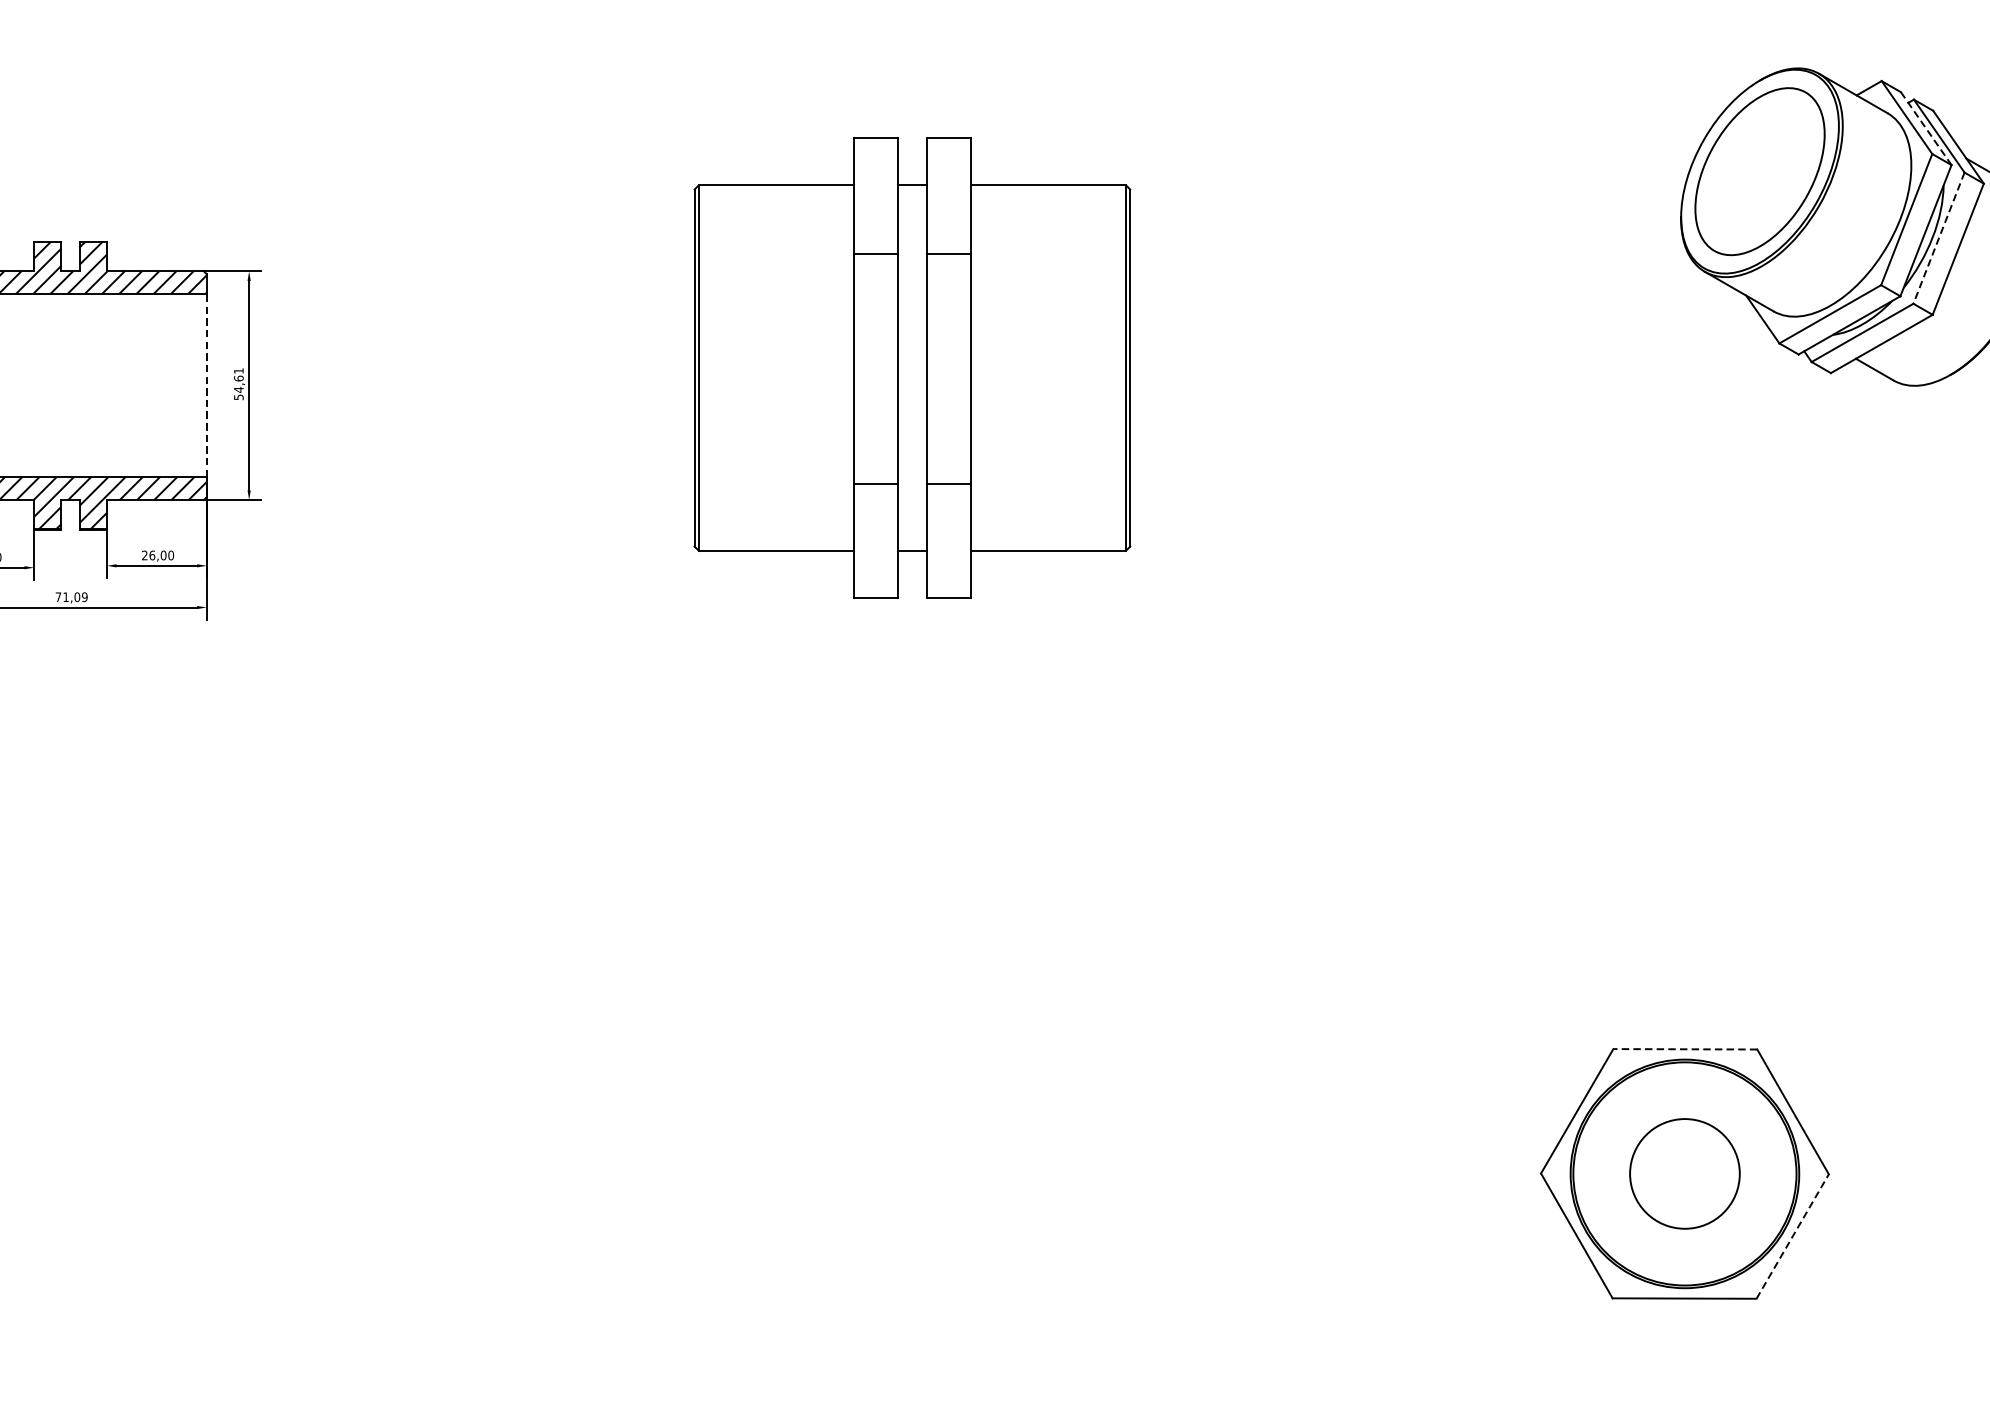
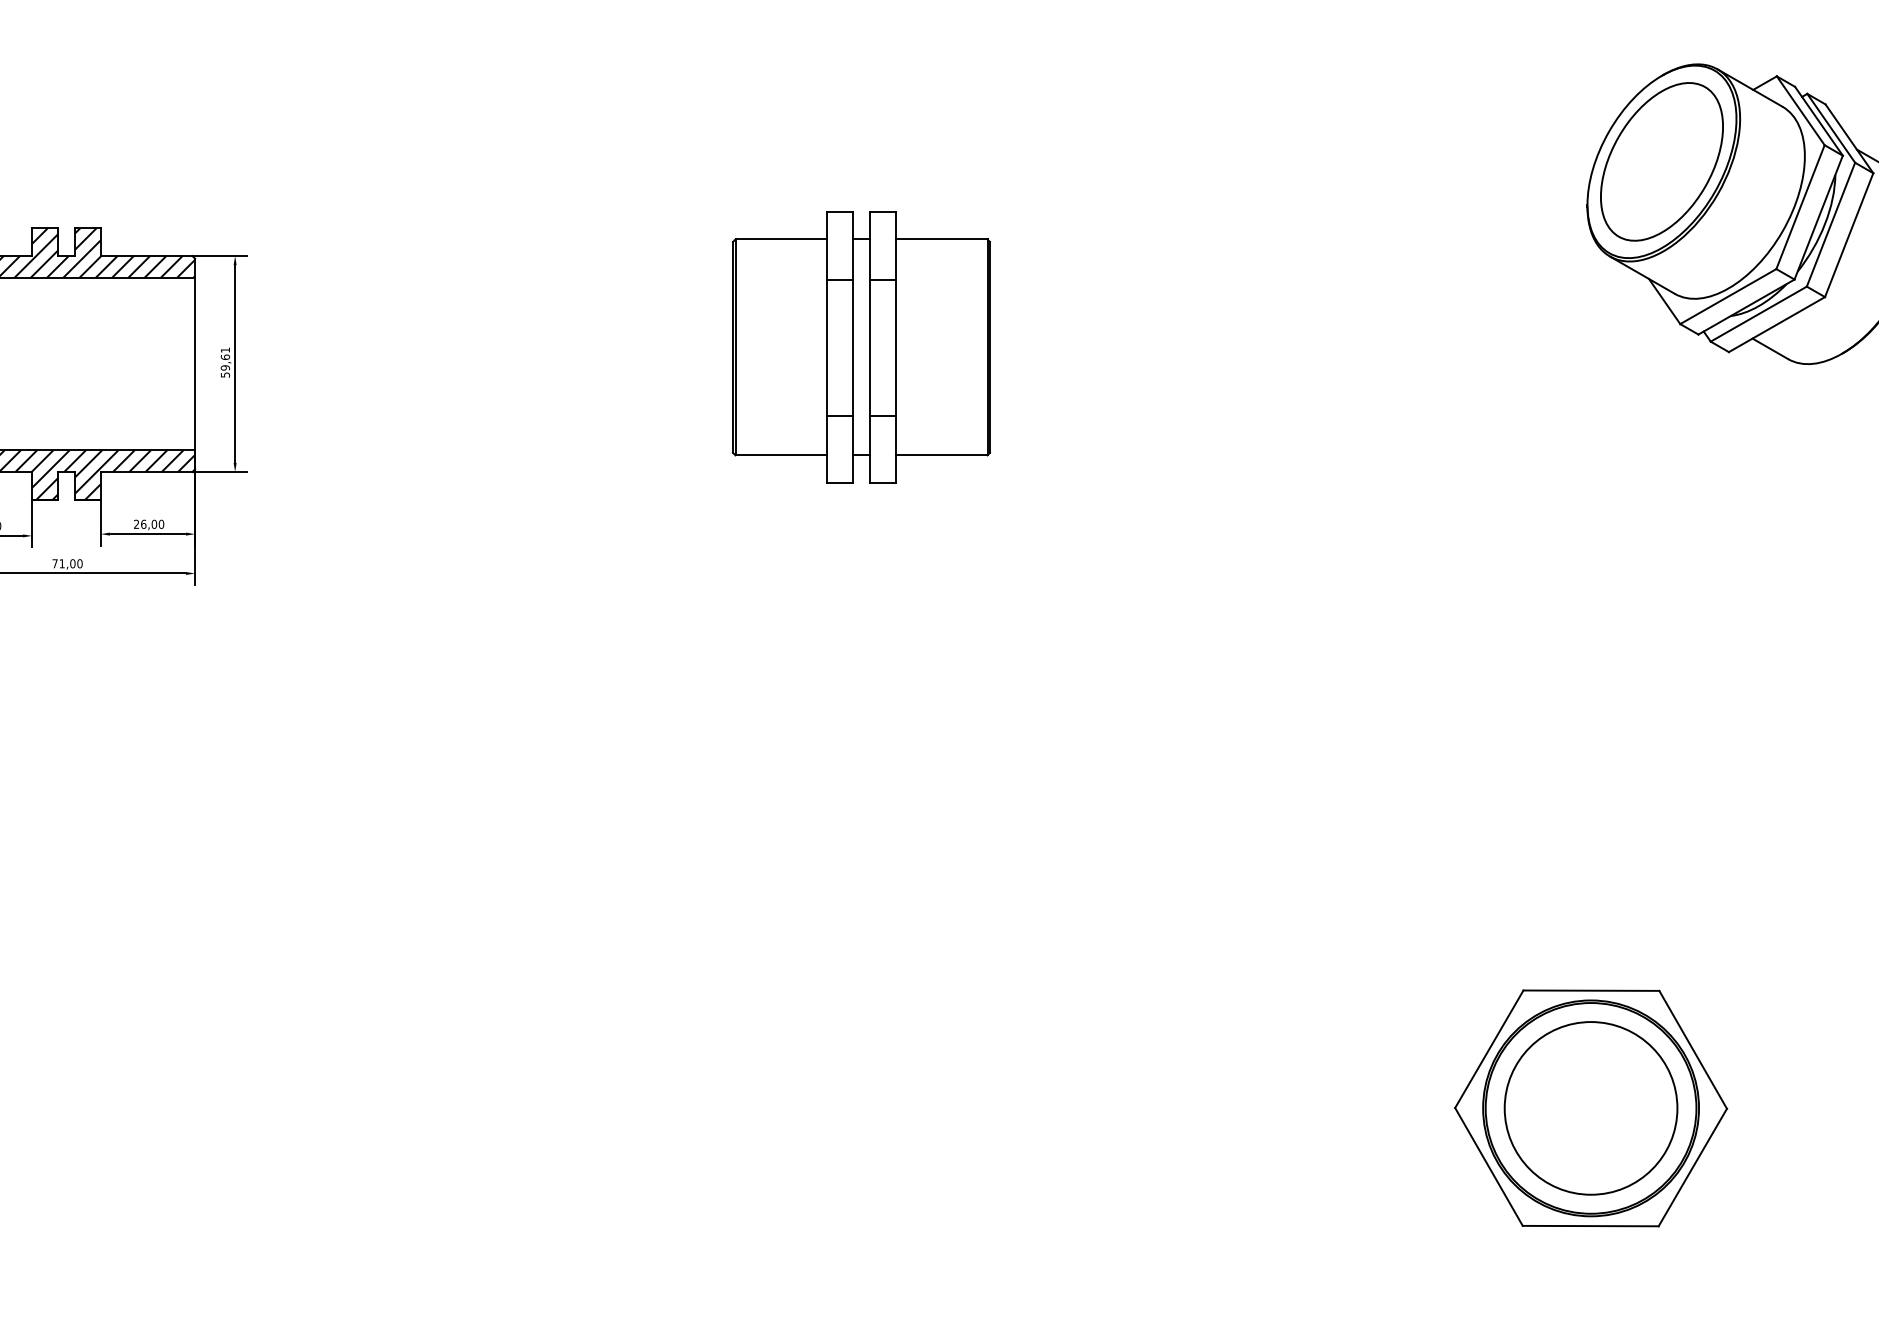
line: (1925, 128) -> (1818, 121), dashed -> solid
line: (1938, 239) -> (1830, 225), dashed -> solid
part: (912, 368) -> (861, 347), size x0.62
line: (207, 385) -> (195, 363), dashed -> solid
text: (238, 389) -> (225, 367), 54,61 -> 59,61
text: (84, 596) -> (79, 563), 71,09 -> 71,00
line: (1685, 1049) -> (1591, 990), dashed -> solid
circle: (1684, 1174) -> (1590, 1108), size x1.67
line: (1792, 1236) -> (1692, 1167), dashed -> solid

